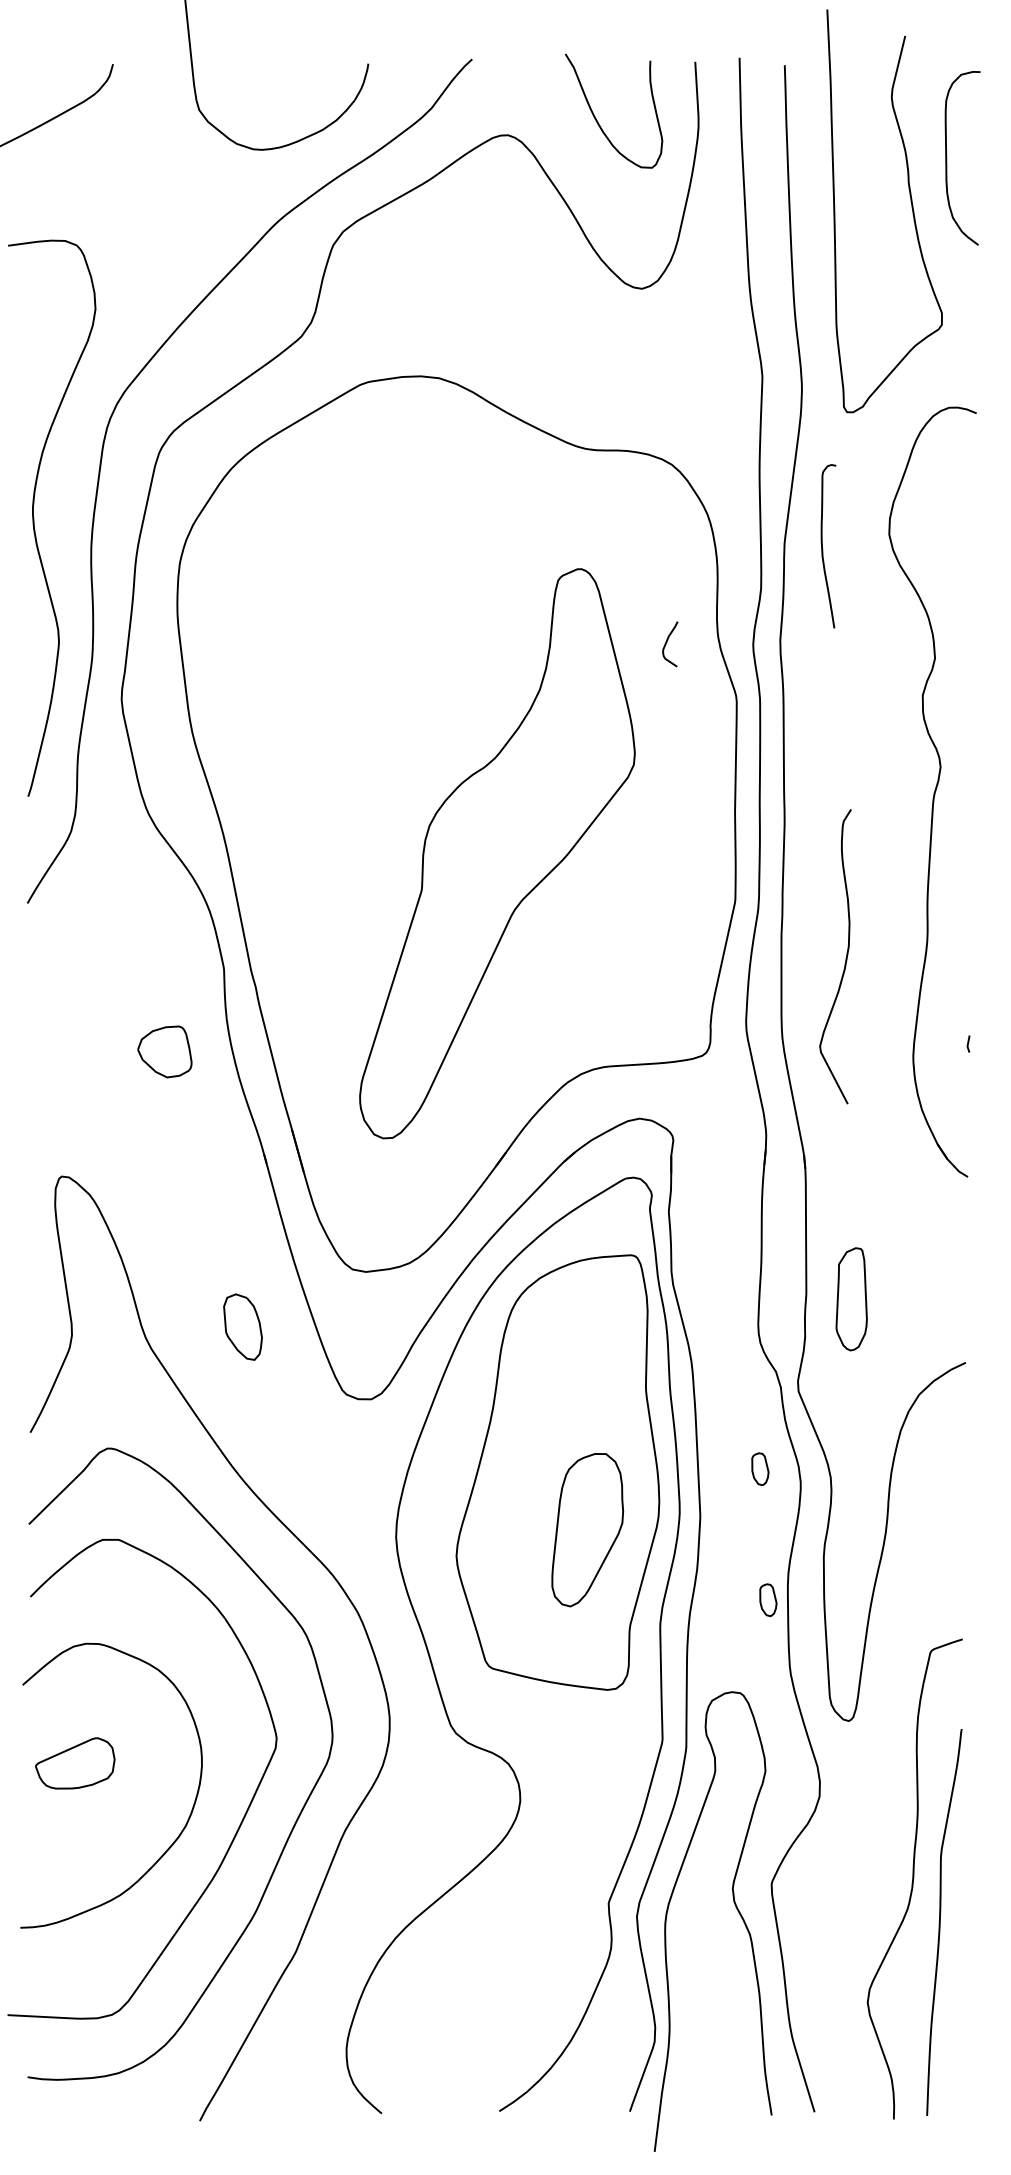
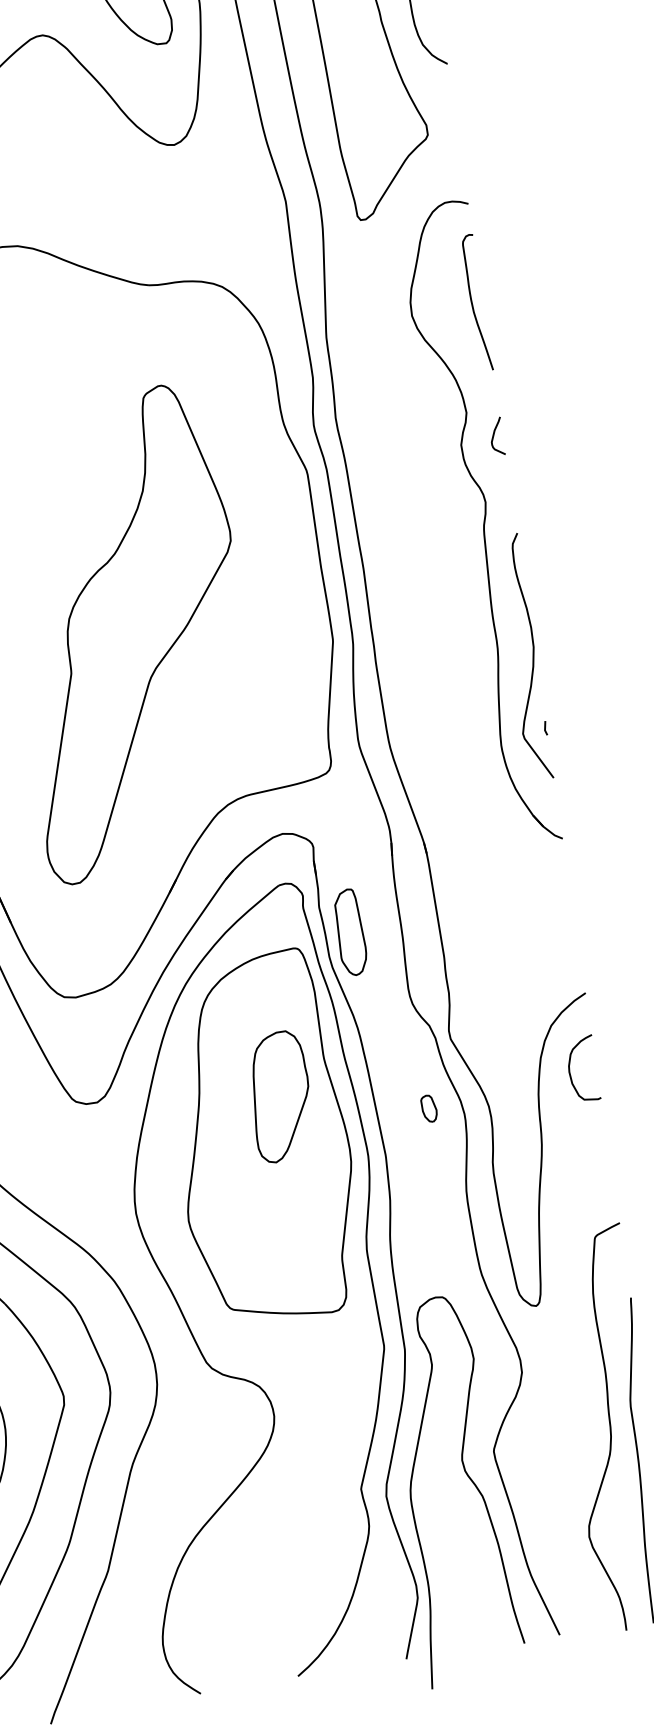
curve: (823, 549) -> (473, 306), moved
curve: (667, 642) -> (494, 435), moved
curve: (845, 958) -> (532, 657), moved
part: (851, 1299) -> (350, 932), moved
curve: (933, 1448) -> (570, 1068), added
part: (587, 1530) -> (280, 1097), moved
part: (768, 1600) -> (453, 1216), removed

